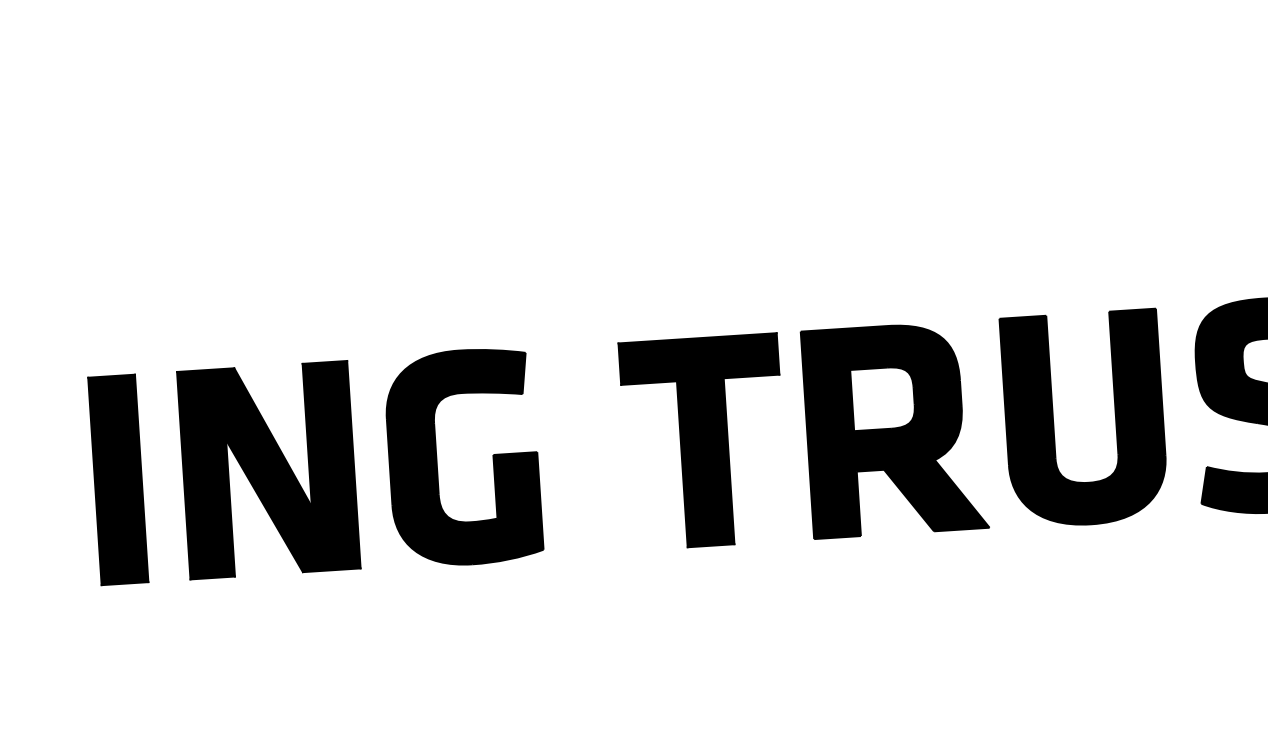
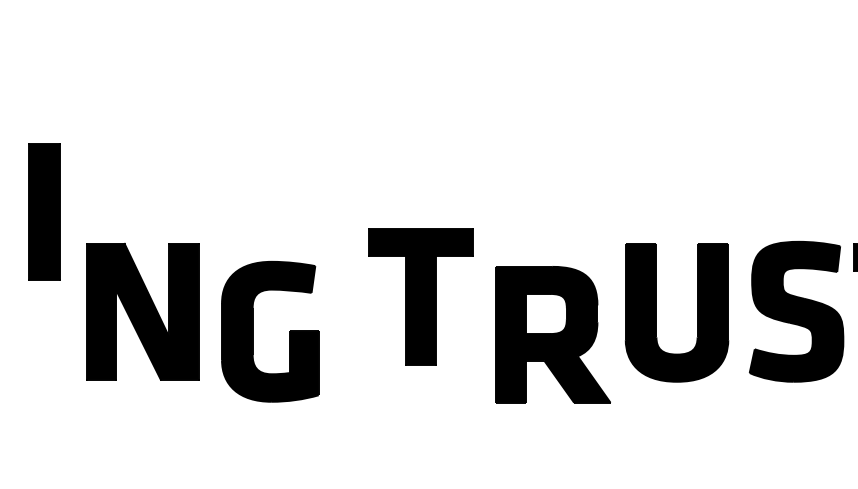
part: (894, 429) -> (552, 334), moved
part: (703, 441) -> (420, 296), moved
part: (437, 458) -> (253, 331), moved
part: (118, 479) -> (44, 211), moved

